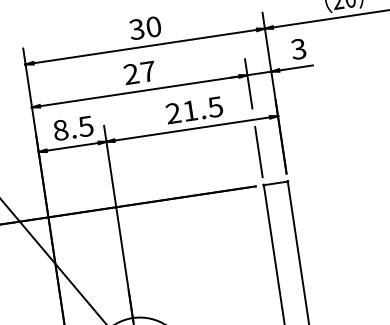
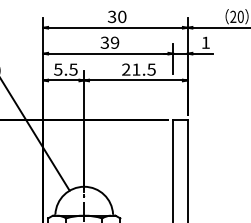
text: (298, 48) -> (205, 42), 3 -> 1
text: (138, 72) -> (109, 42), 27 -> 39
text: (61, 129) -> (58, 69), 8.5 -> 5.5
line: (259, 151) -> (173, 99), removed

